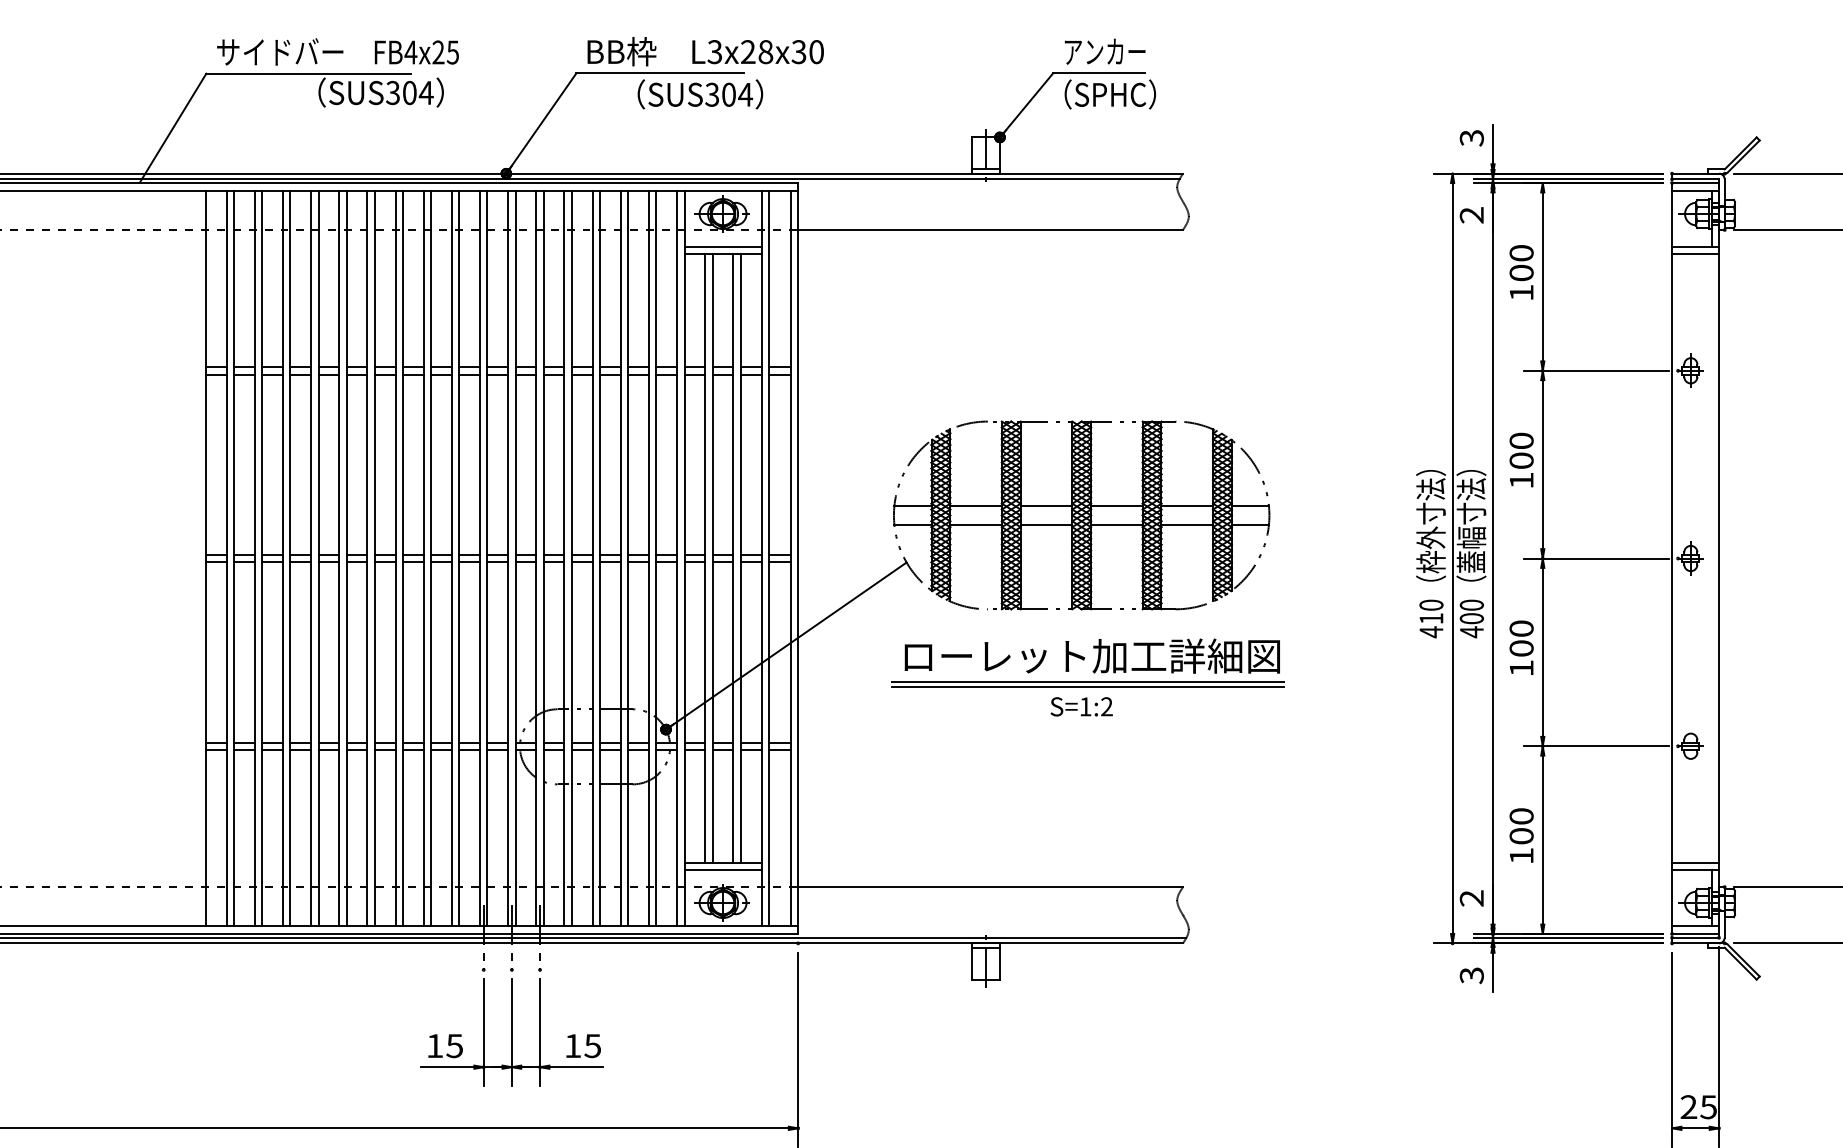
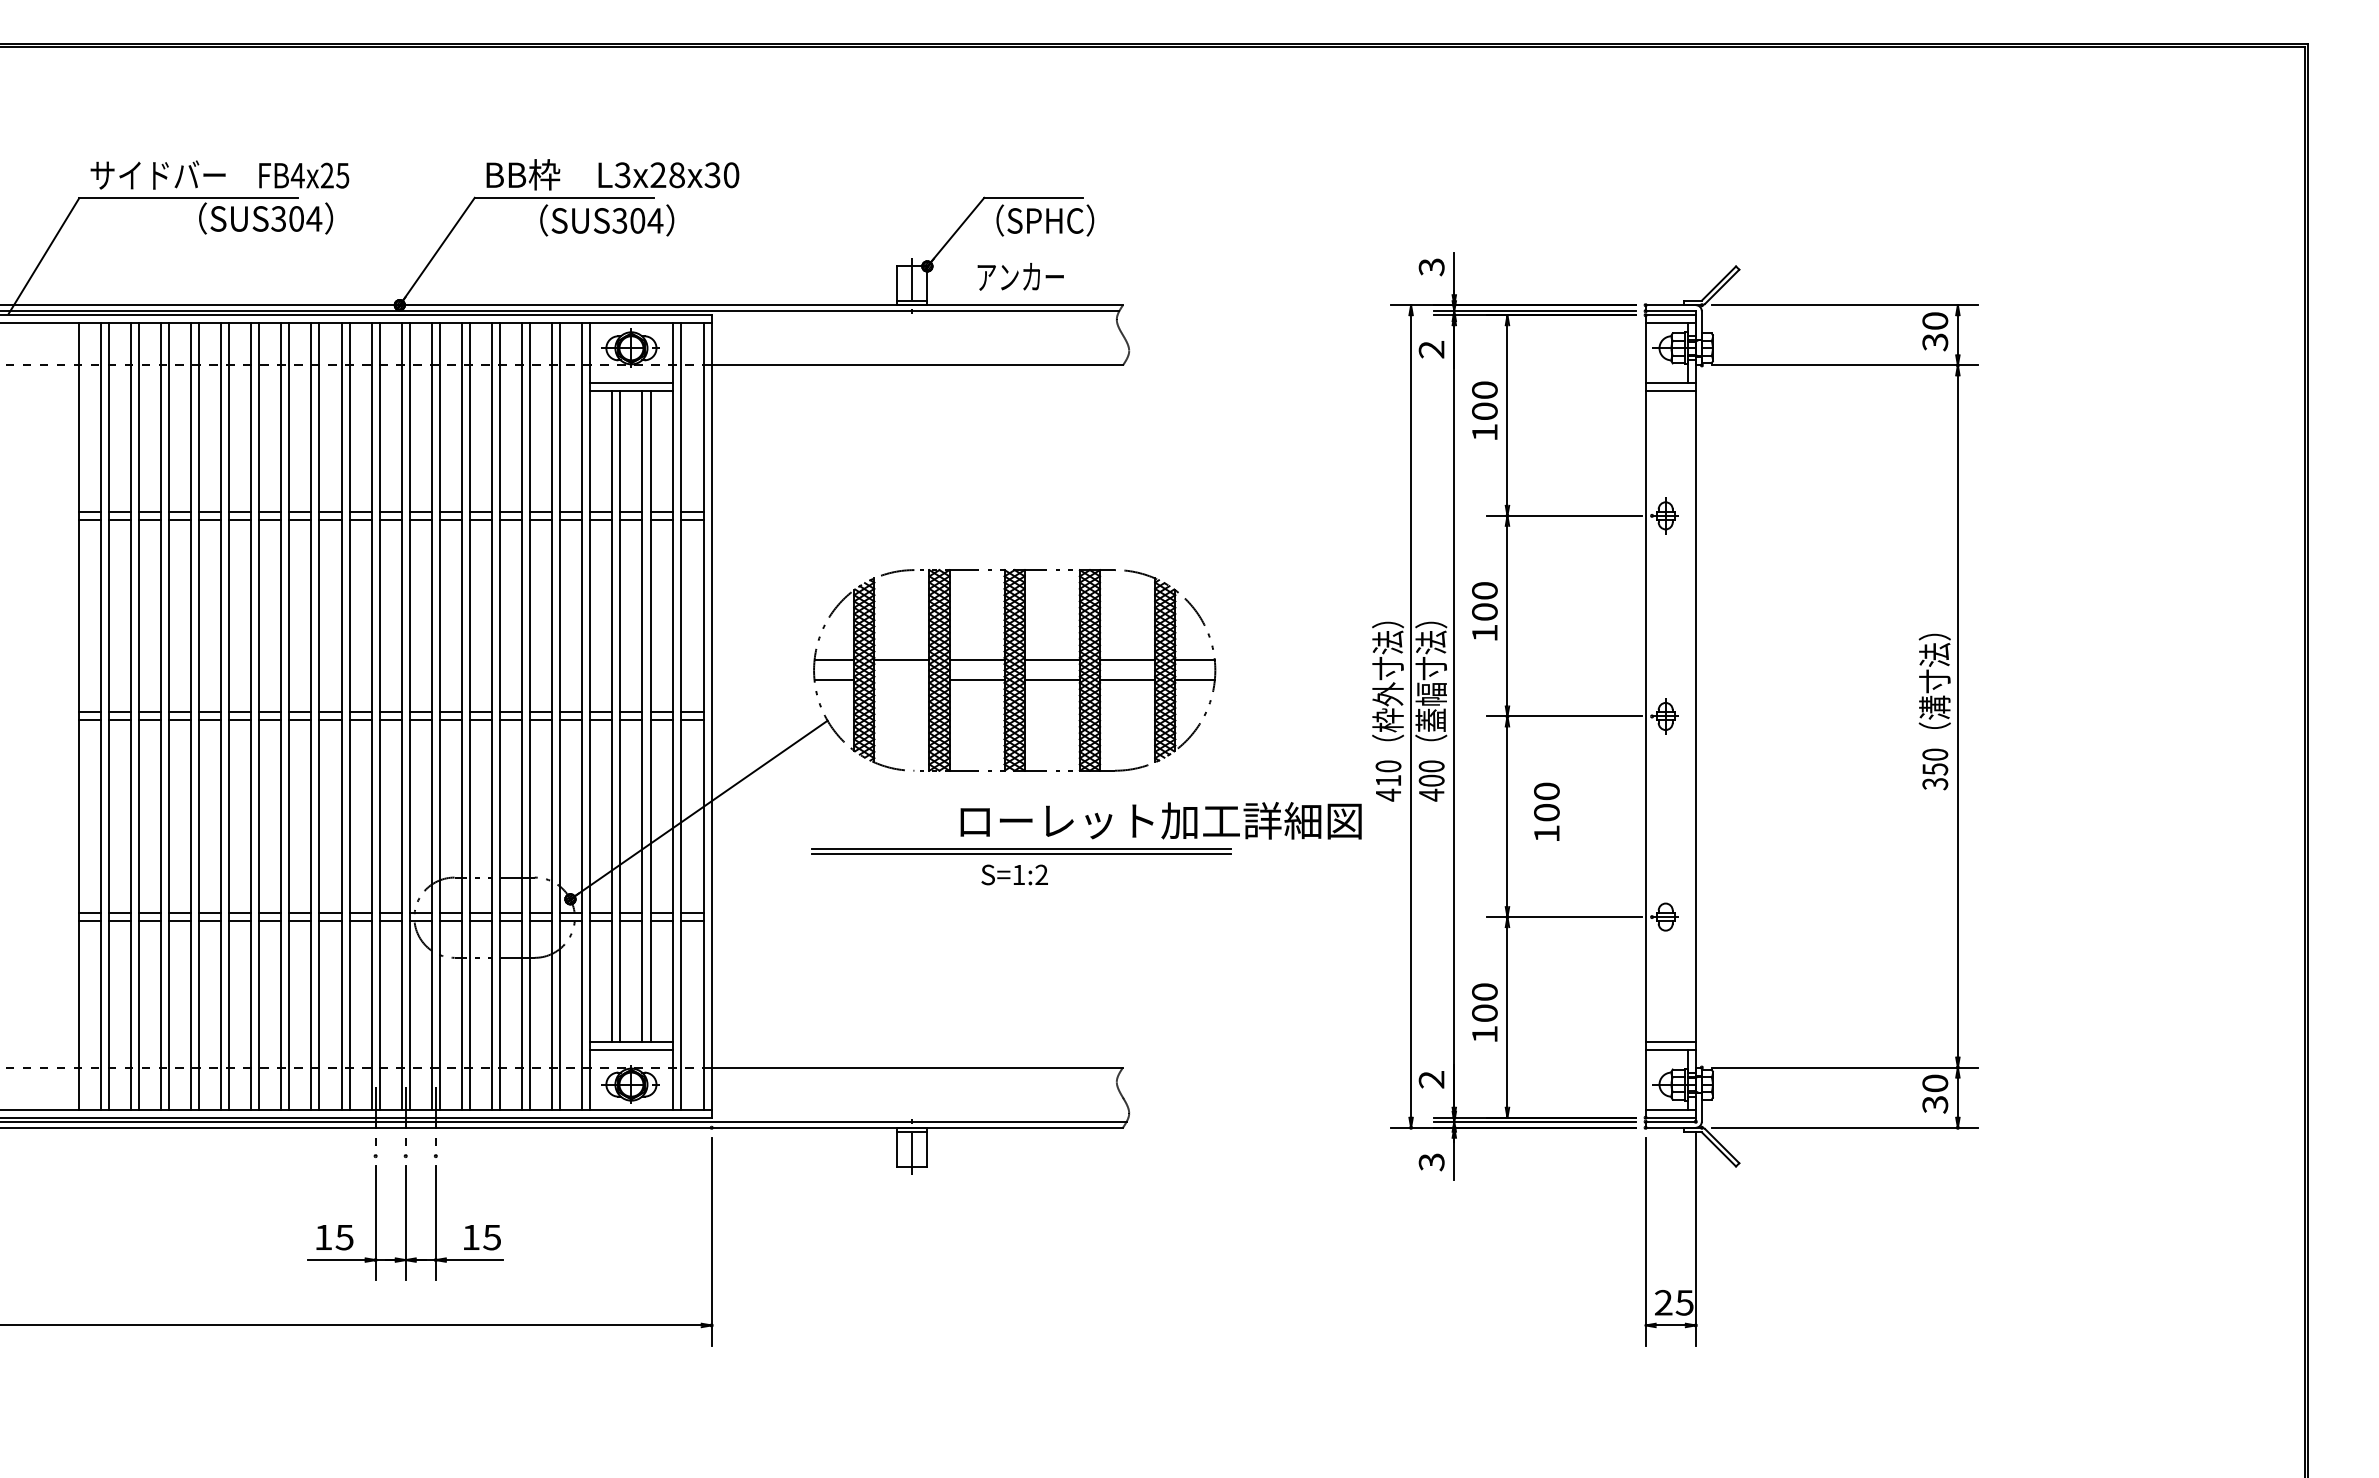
text: (1104, 51) -> (1020, 276), moved
line: (975, 524) -> (901, 680), removed
text: (1521, 647) -> (1546, 811), moved
text: (1091, 655) -> (1160, 820), moved

